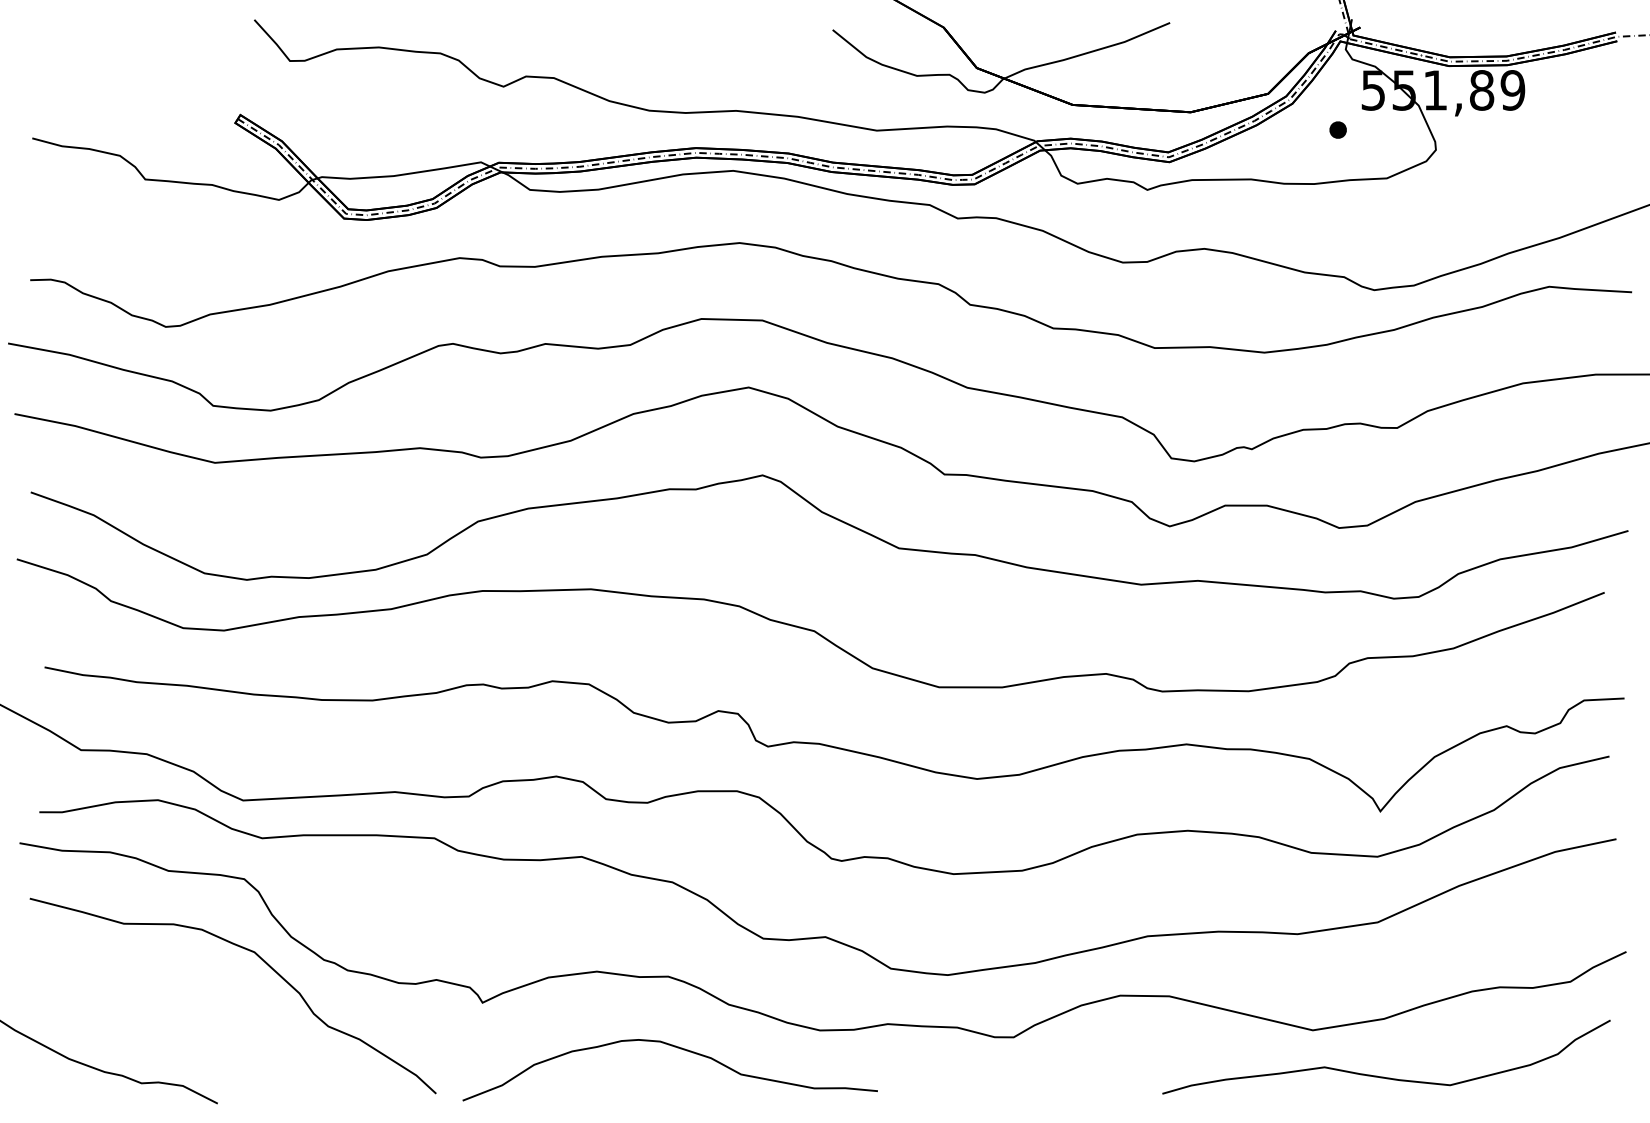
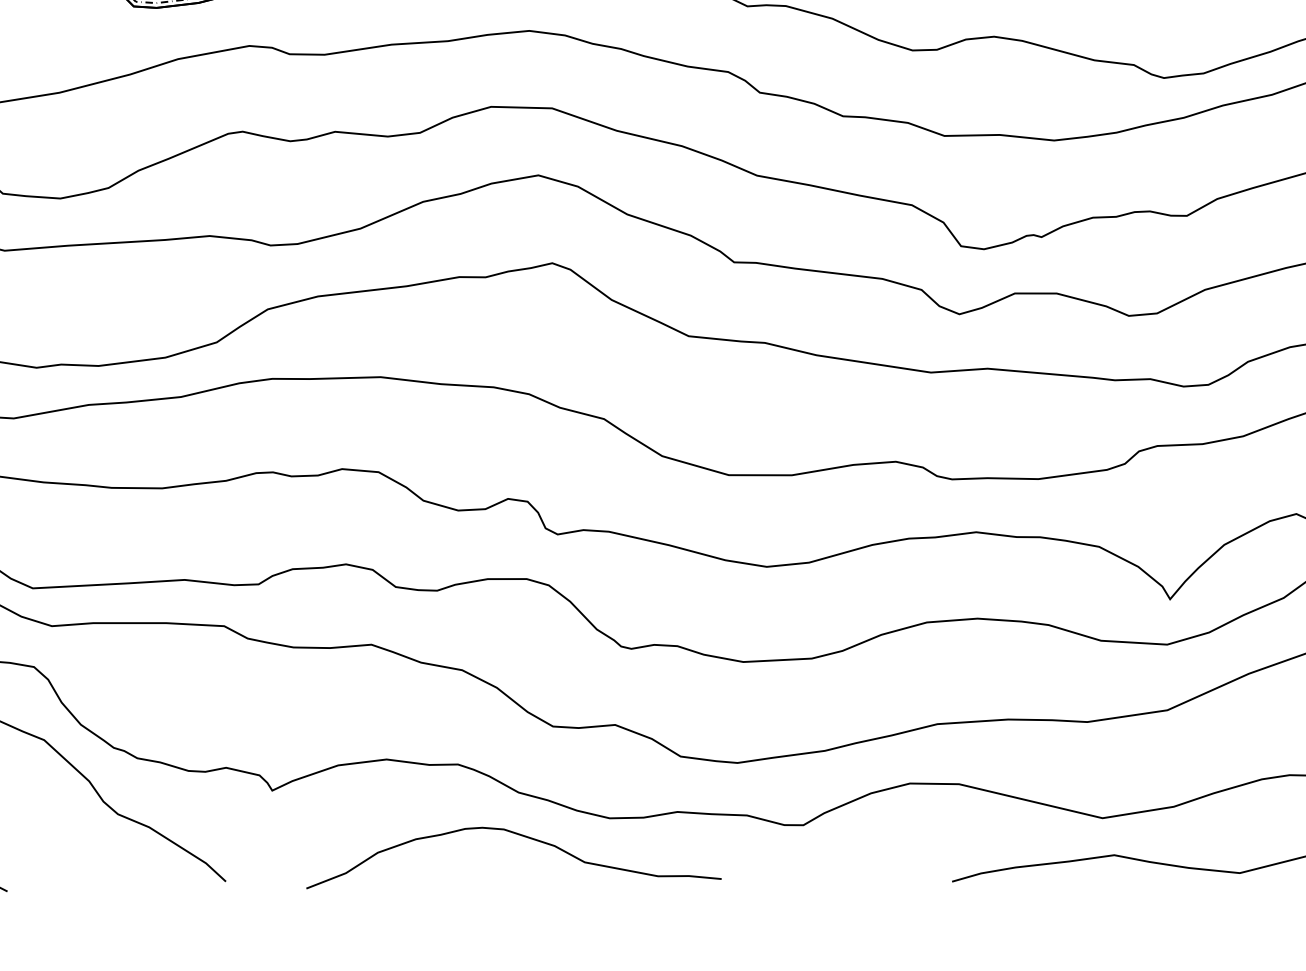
curve: (677, 1048) -> (521, 836), moved

